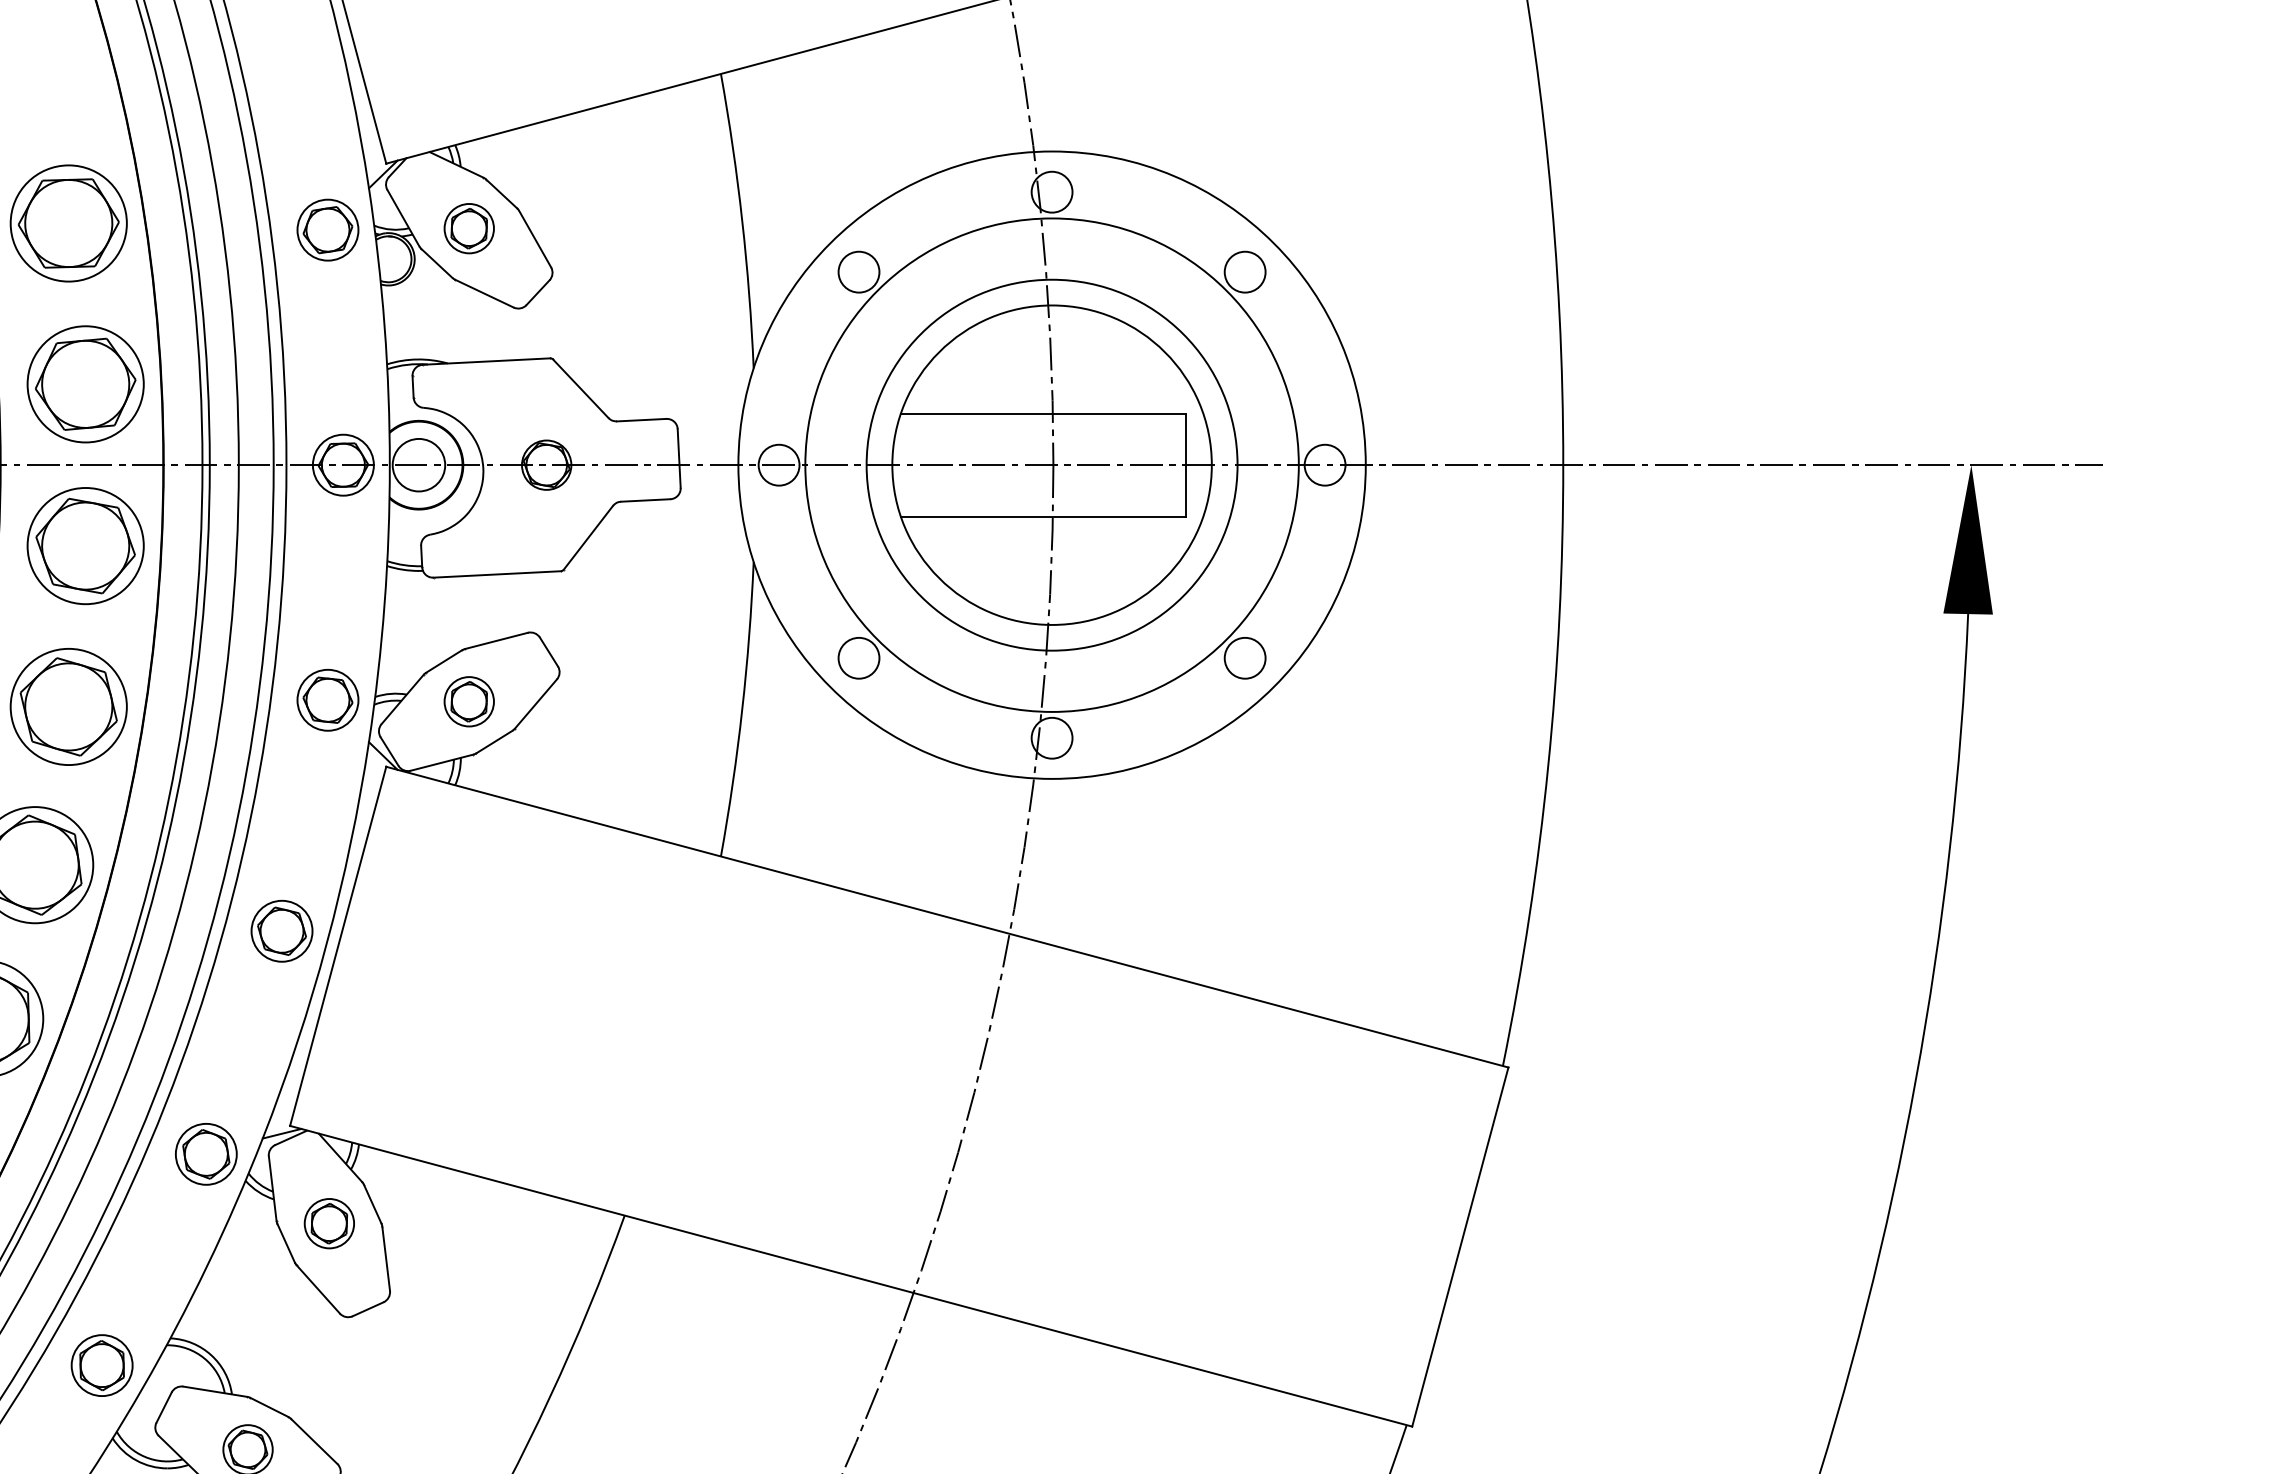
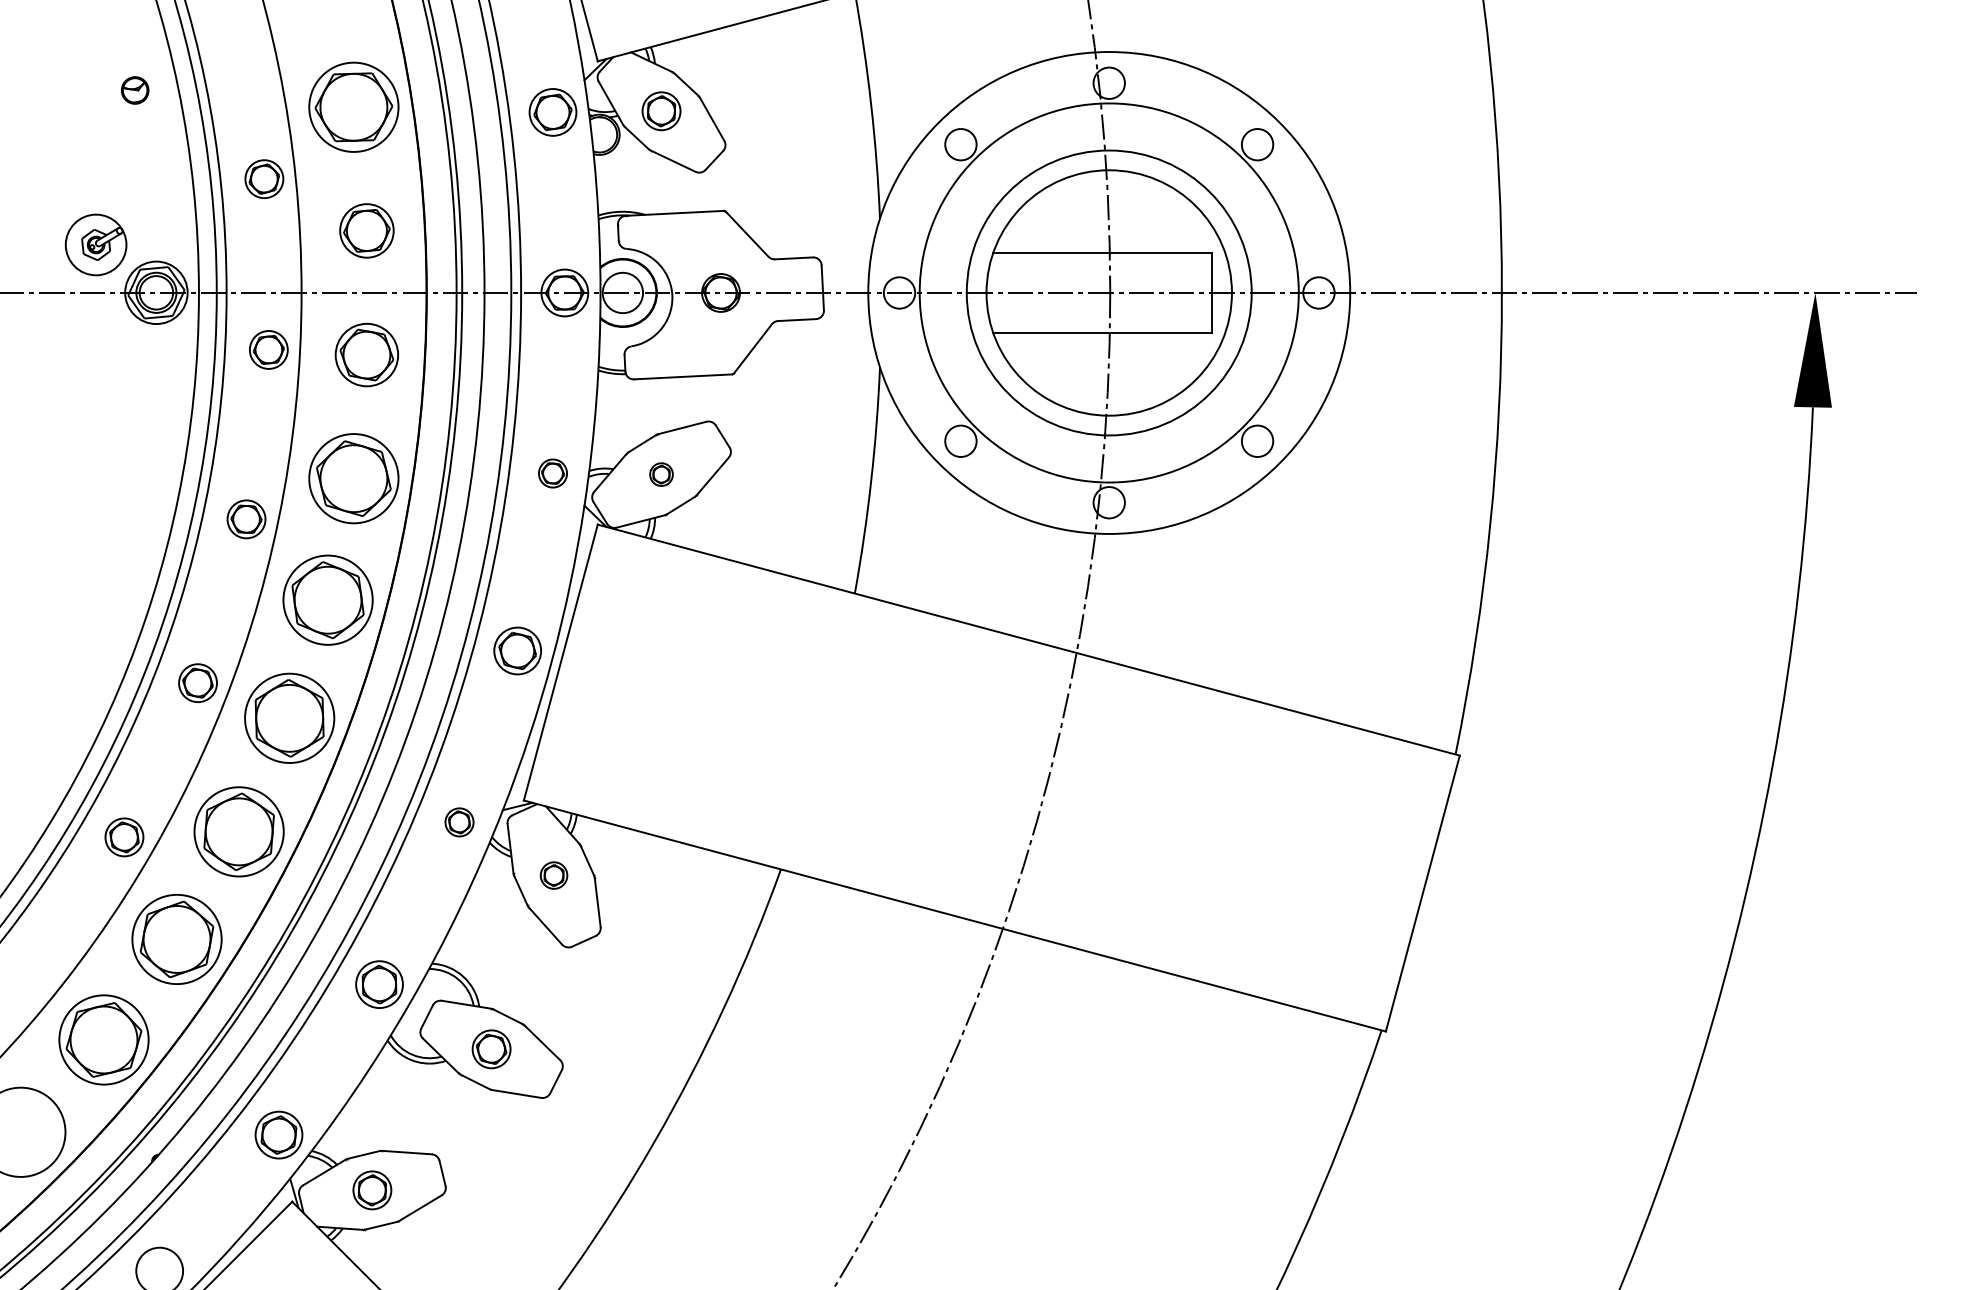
part: (85, 383) -> (366, 230), size x0.6
part: (85, 545) -> (366, 354), size x0.7
part: (327, 700) -> (552, 473), size x0.6
part: (469, 701) -> (661, 474), size x0.6
part: (206, 1154) -> (459, 822), size x0.6
part: (328, 1223) -> (553, 875), size x0.7

